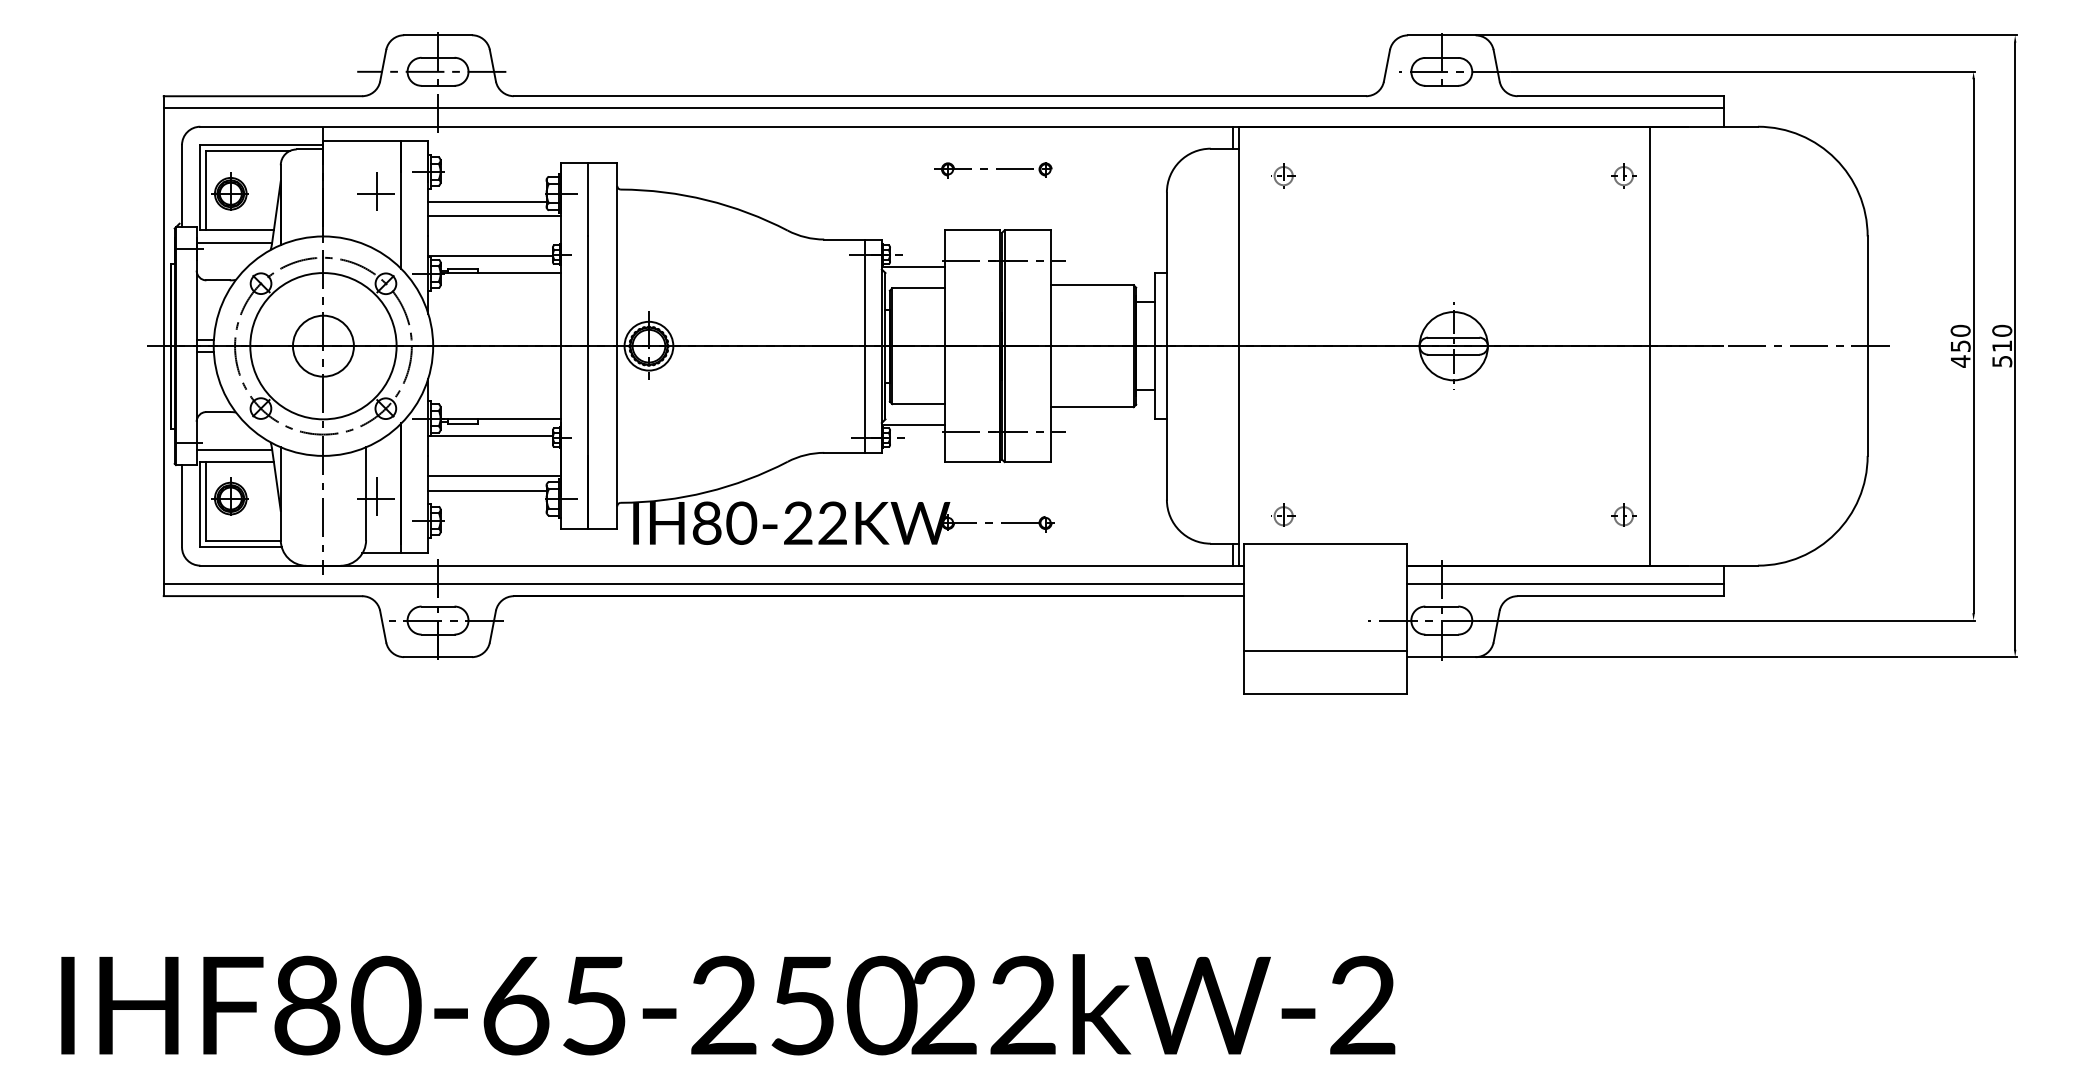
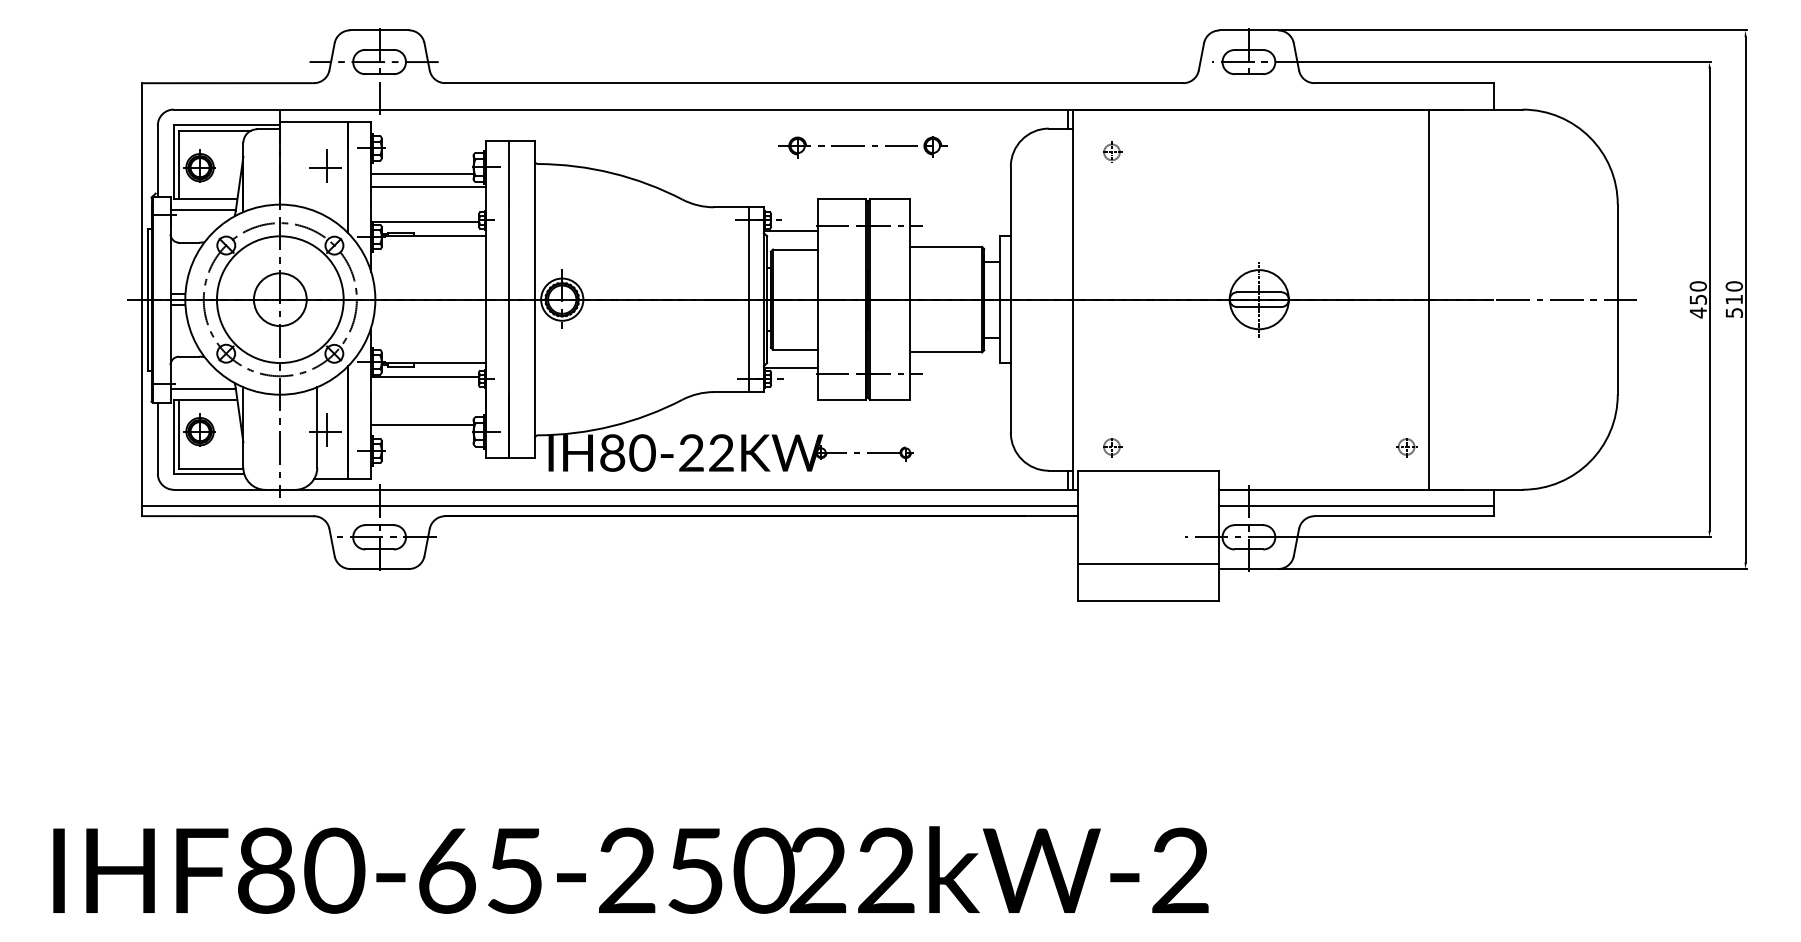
line: (943, 108) -> (817, 93), removed
part: (993, 170) -> (860, 147), size x1.6
part: (1623, 175) -> (1406, 151), removed
line: (494, 476) -> (428, 412), removed

